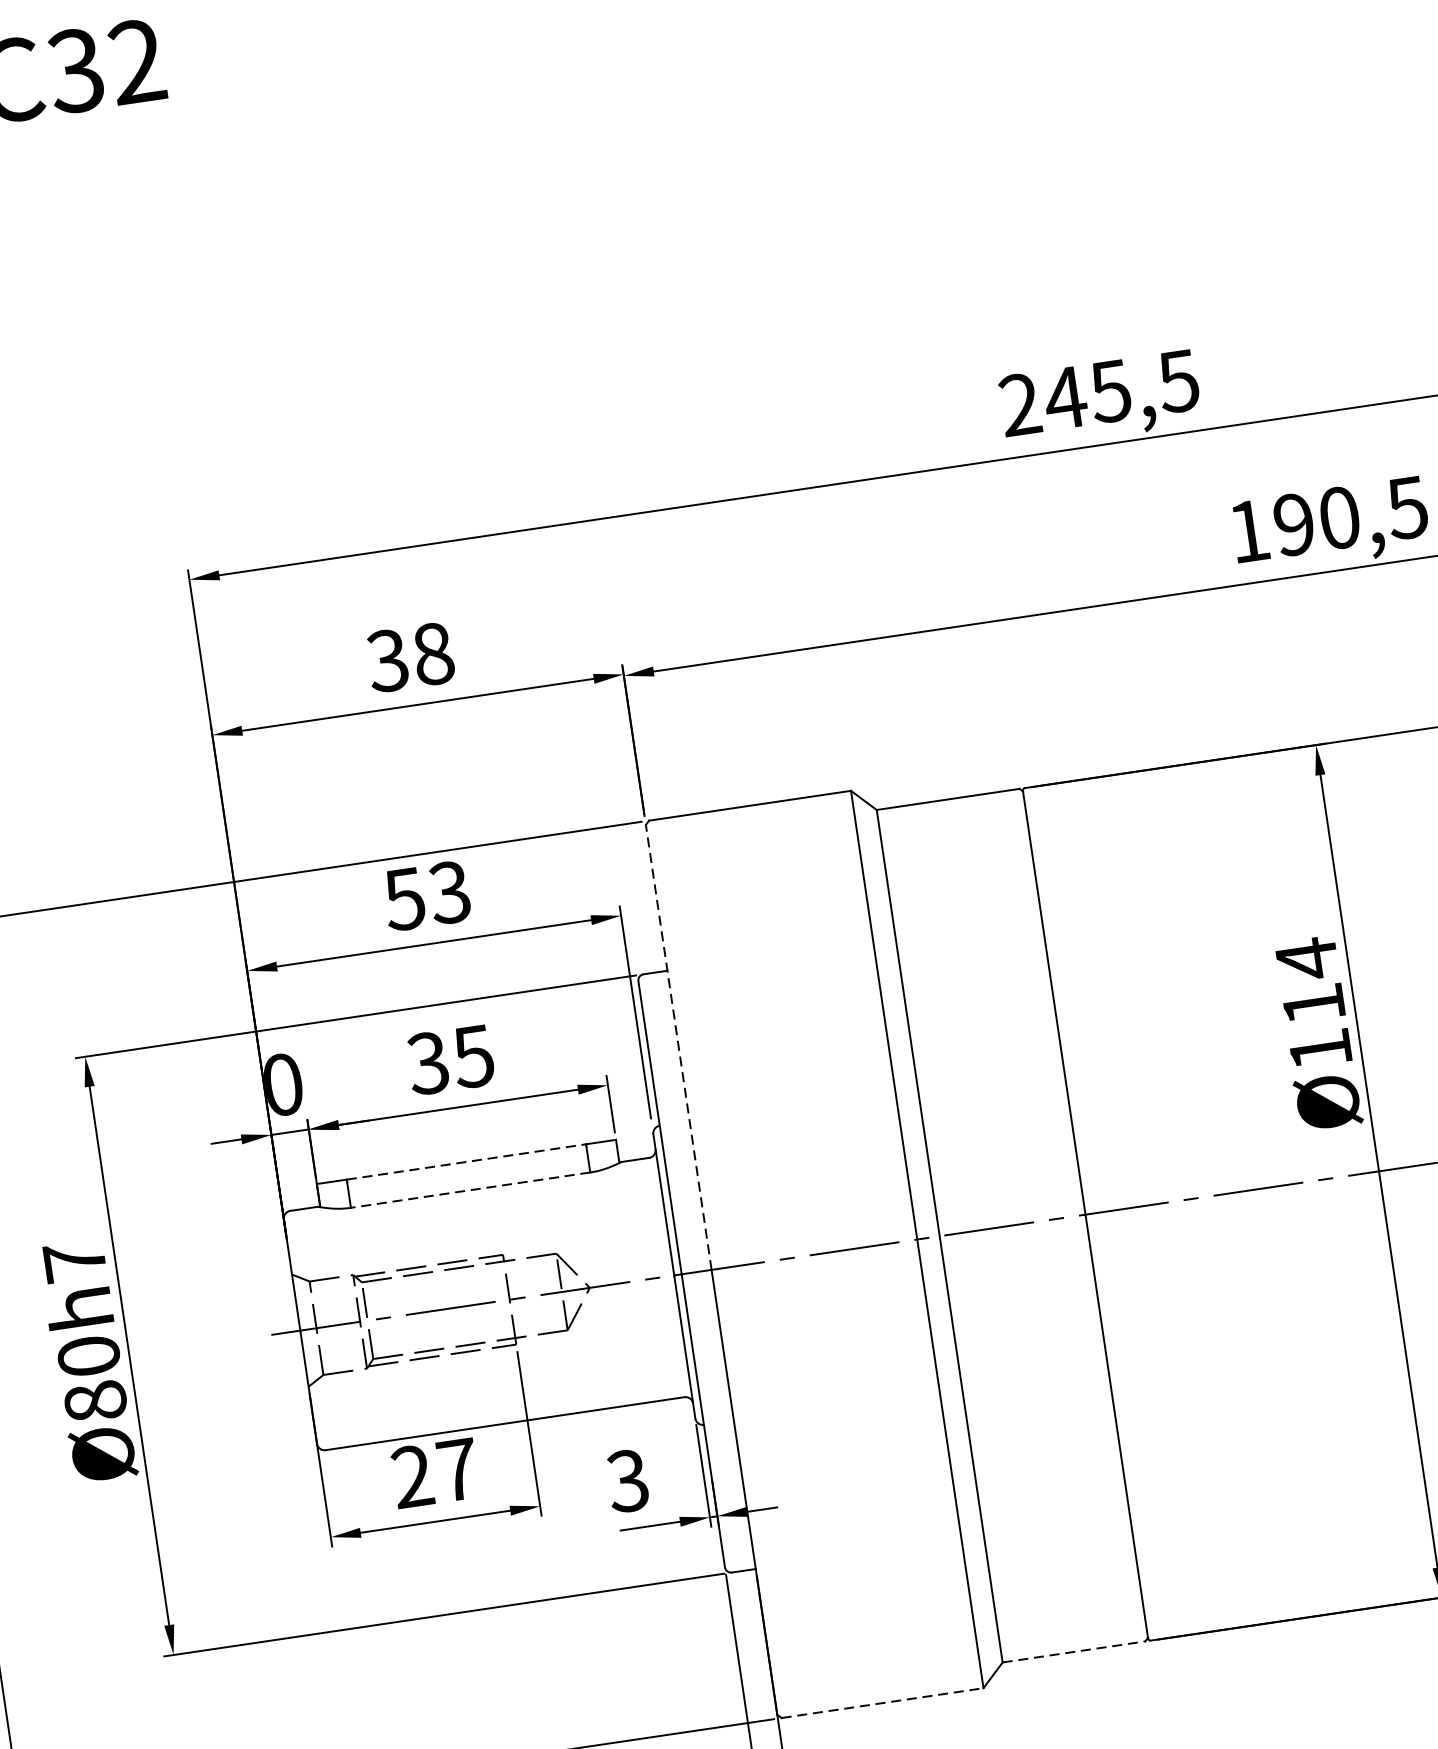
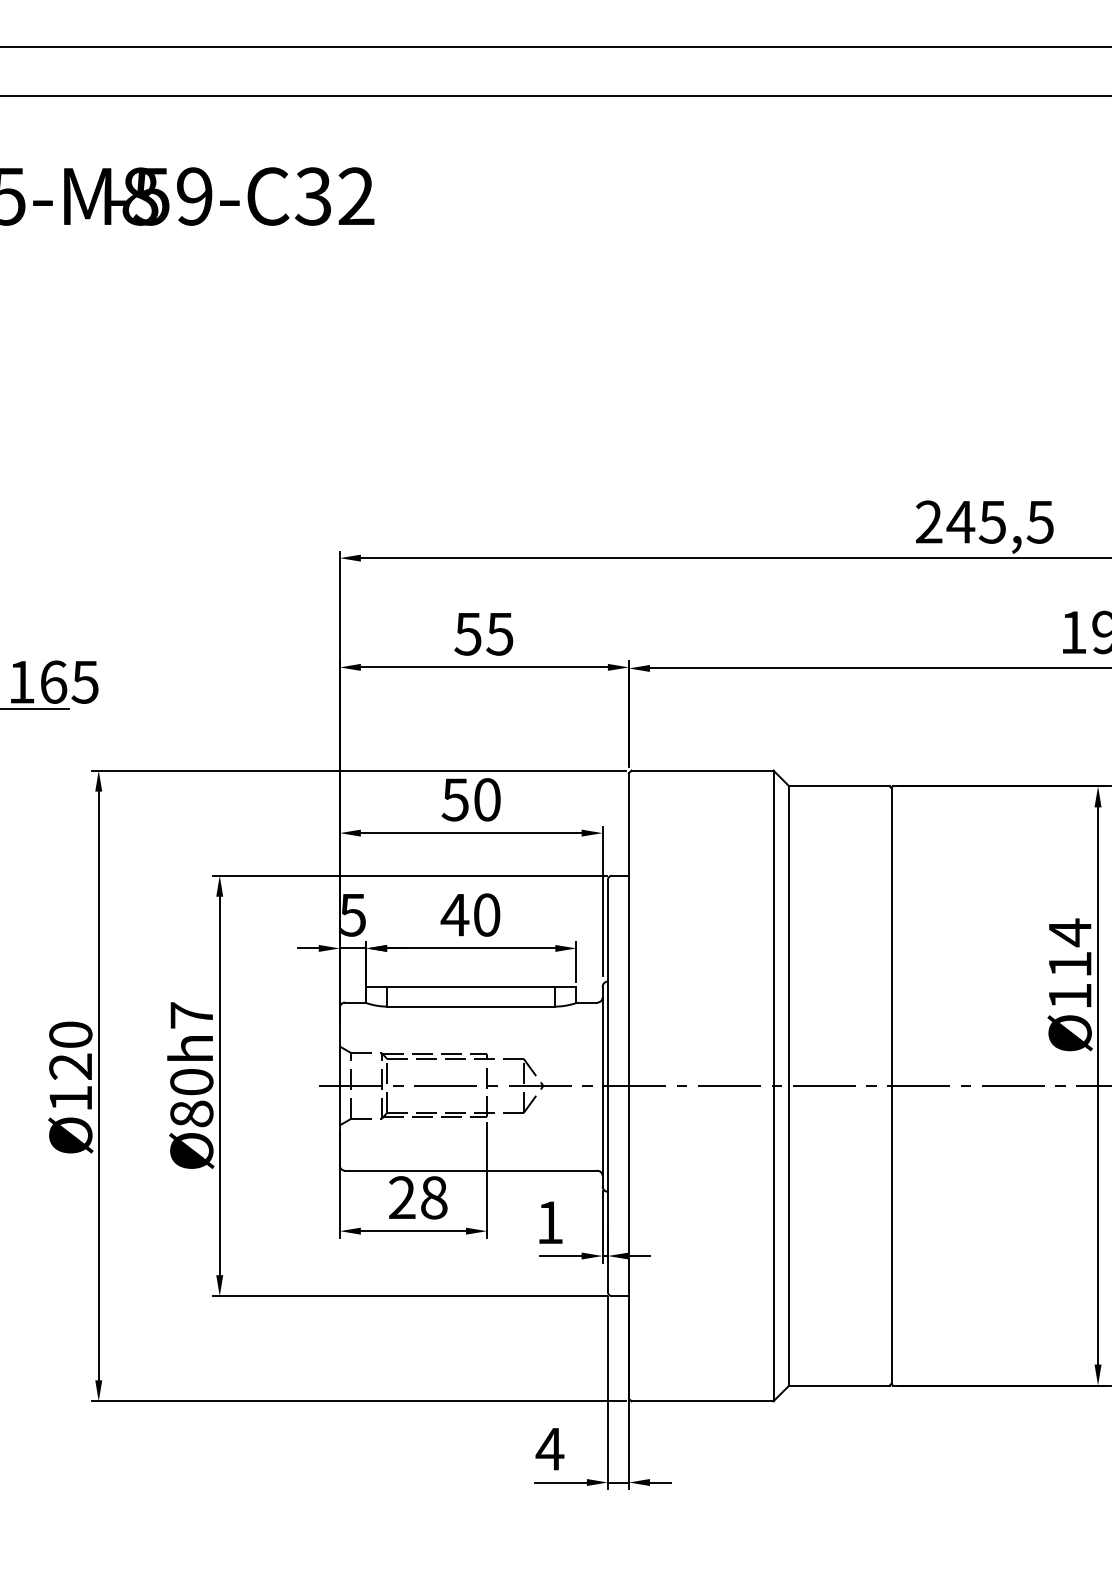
text: (409, 656) -> (483, 633), 38 -> 55
text: (448, 892) -> (486, 799), 53 -> 50
line: (678, 1047) -> (628, 929), dashed -> solid
text: (450, 1059) -> (470, 914), 35 -> 40
text: (280, 1084) -> (351, 914), 0 -> 5
line: (466, 1161) -> (471, 986), dashed -> solid
line: (469, 1190) -> (470, 1006), dashed -> solid
text: (458, 1469) -> (434, 1197), 27 -> 28
text: (627, 1480) -> (549, 1222), 3 -> 1
line: (1074, 1651) -> (839, 1385), dashed -> solid
line: (882, 1703) -> (702, 1401), dashed -> solid

